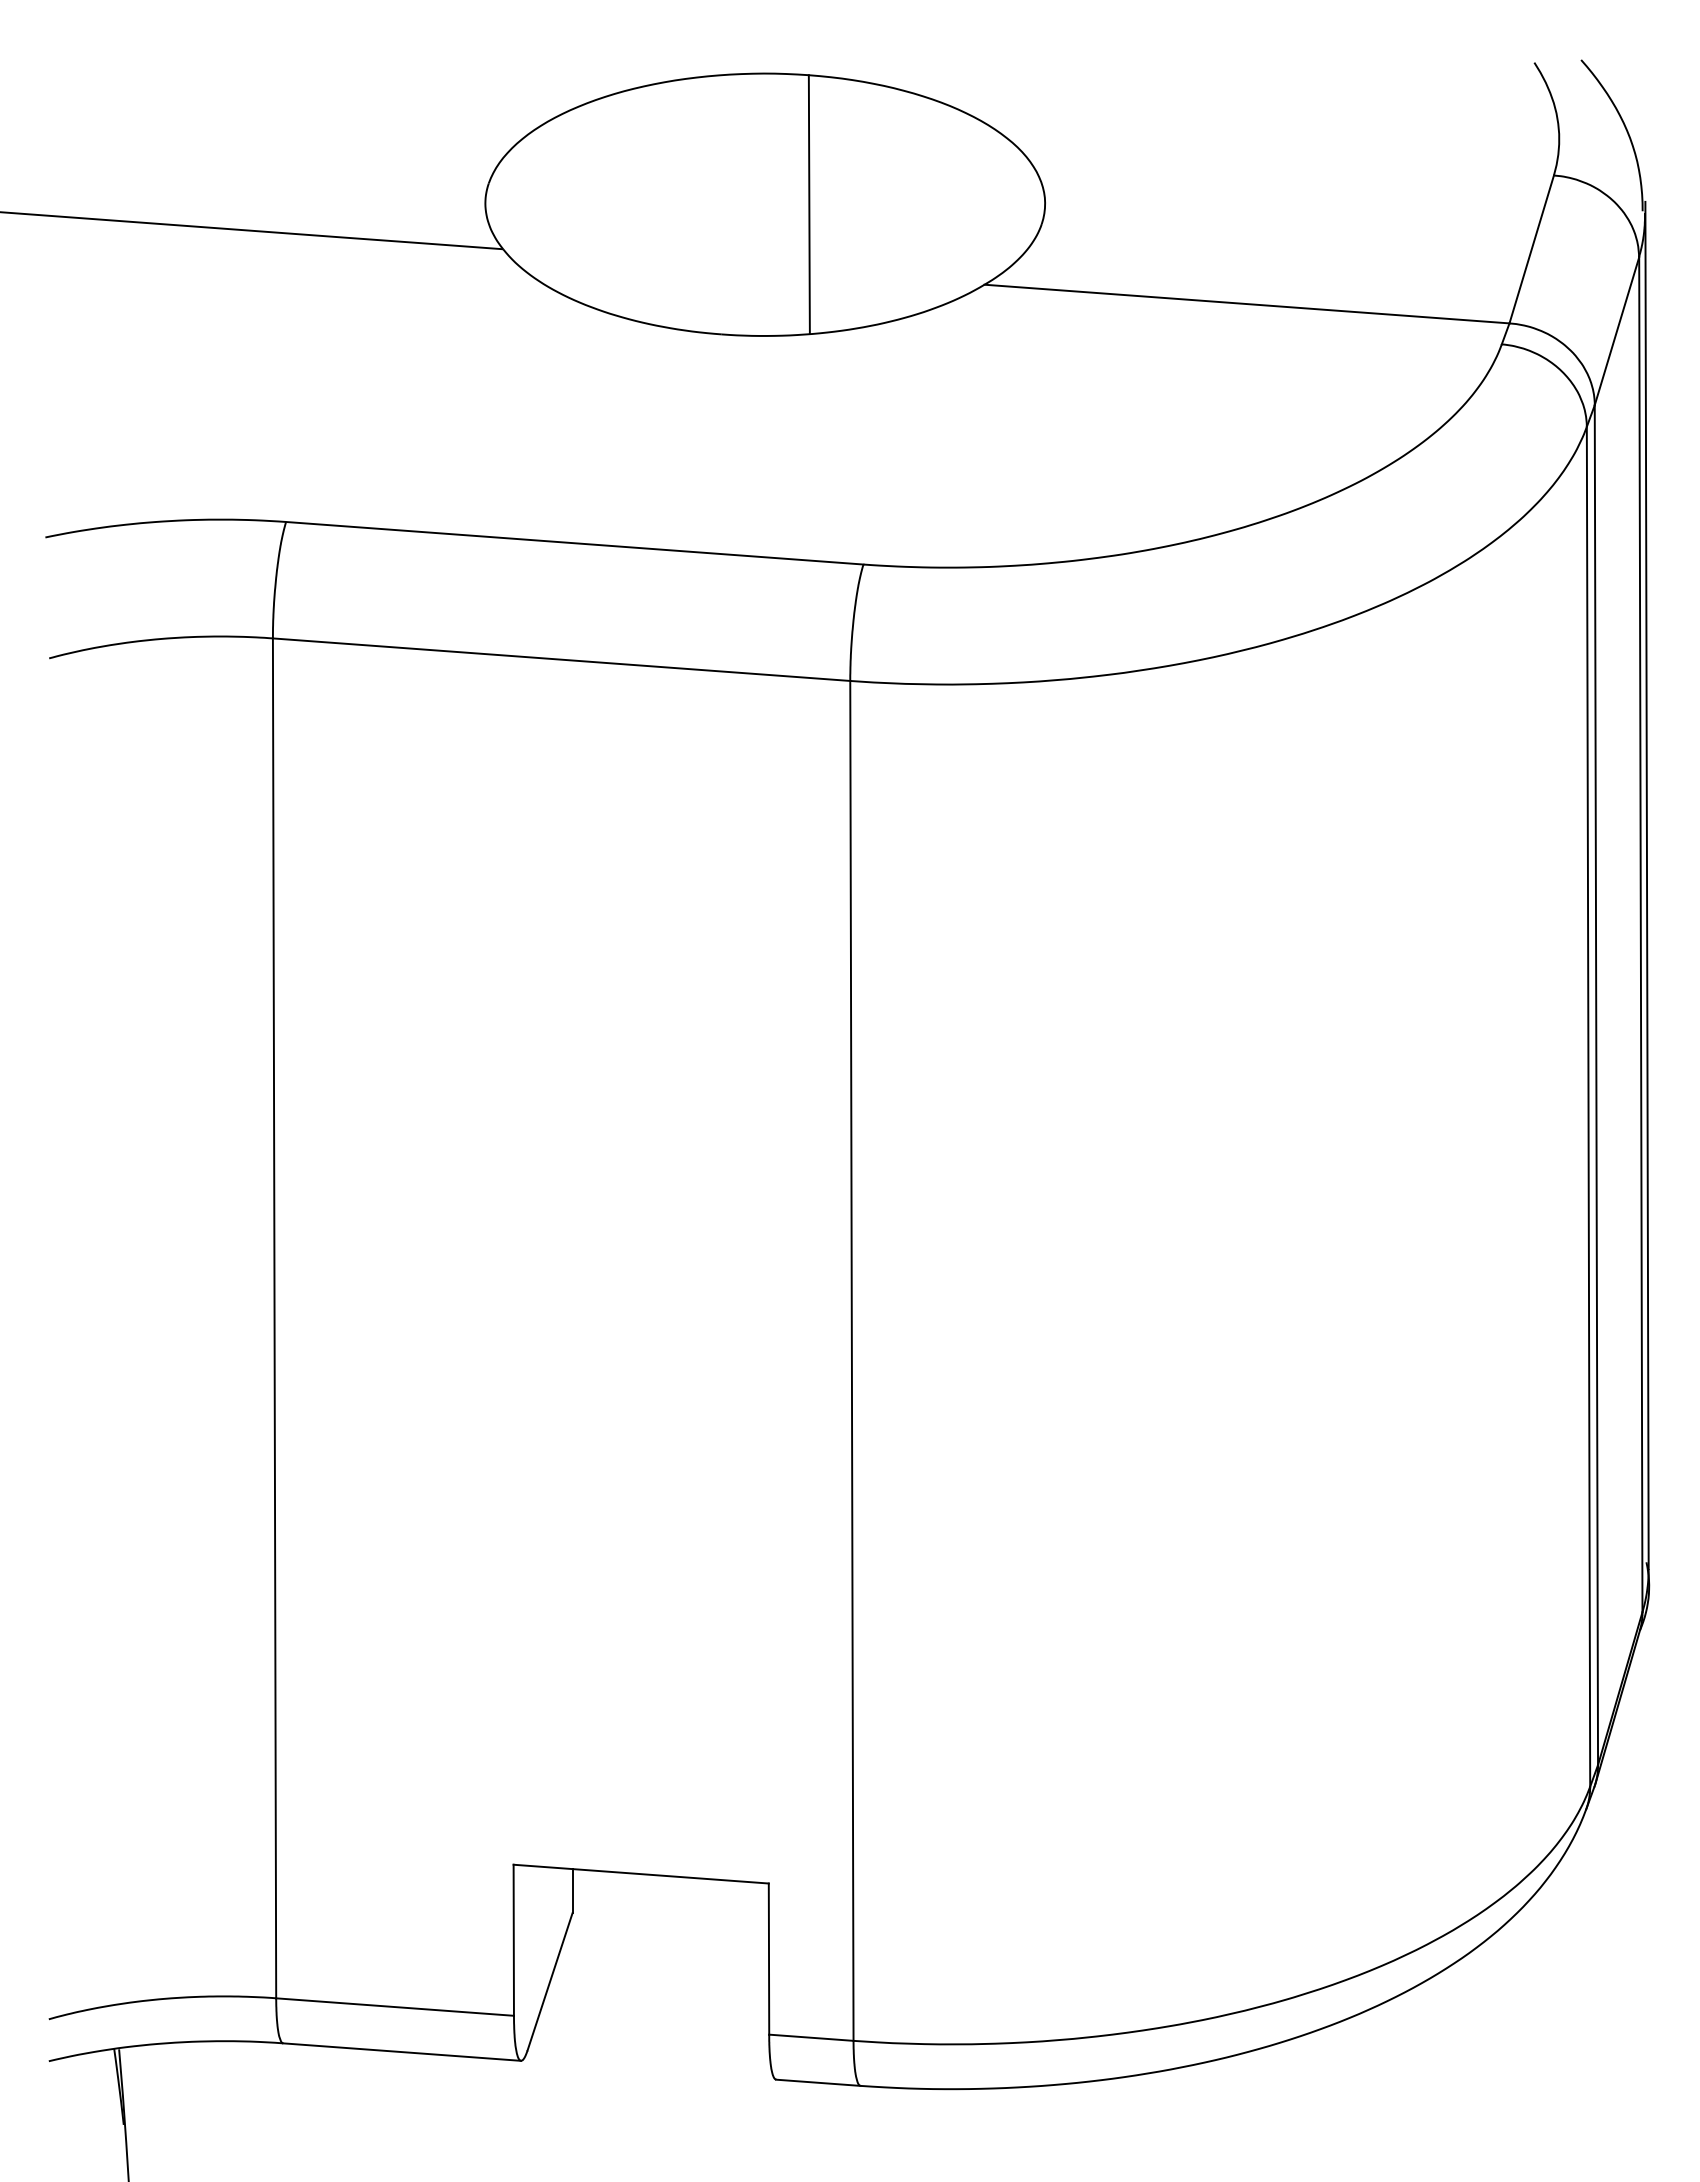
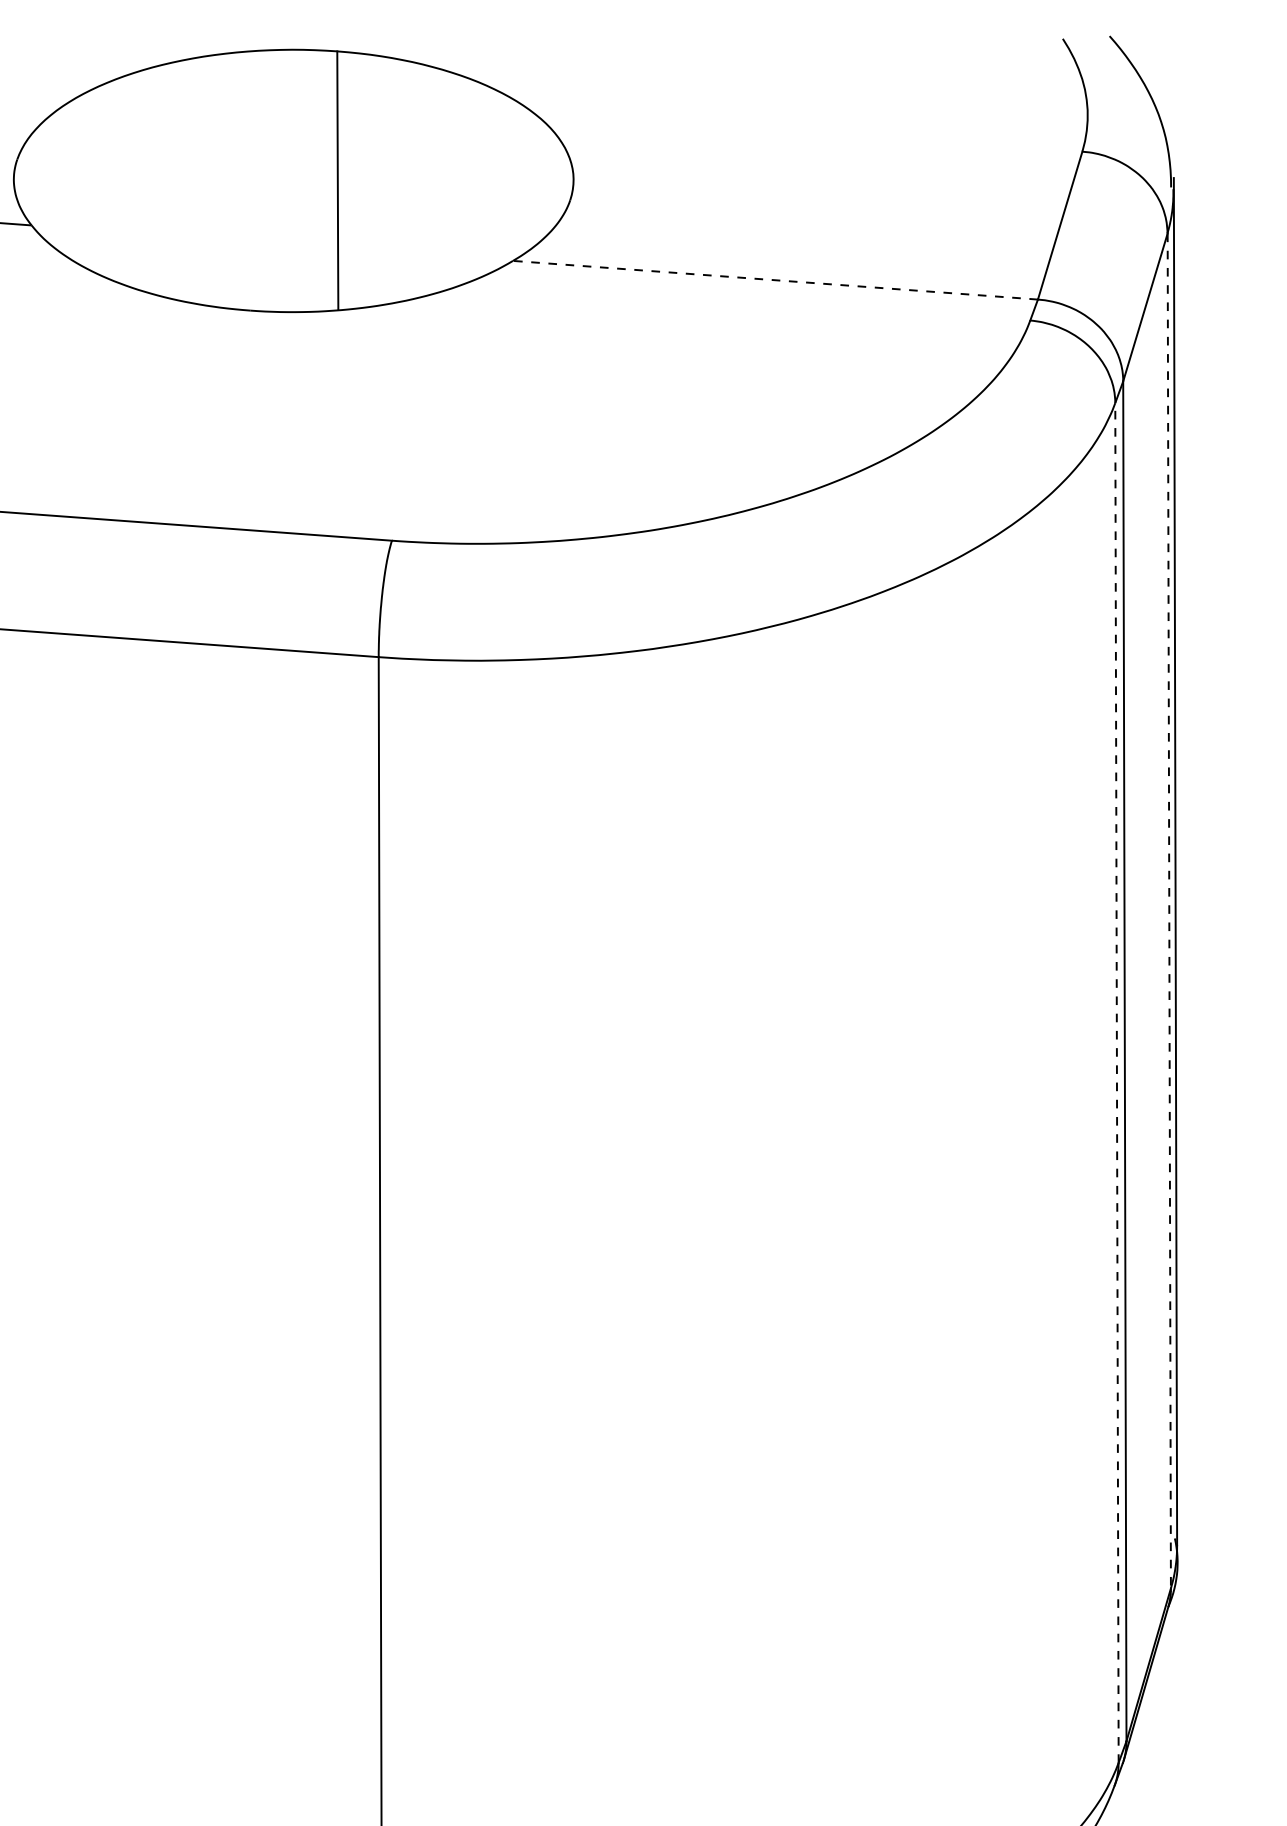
line: (1246, 304) -> (774, 280), solid -> dashed
line: (1640, 935) -> (1168, 911), solid -> dashed
line: (1588, 1106) -> (1116, 1082), solid -> dashed

